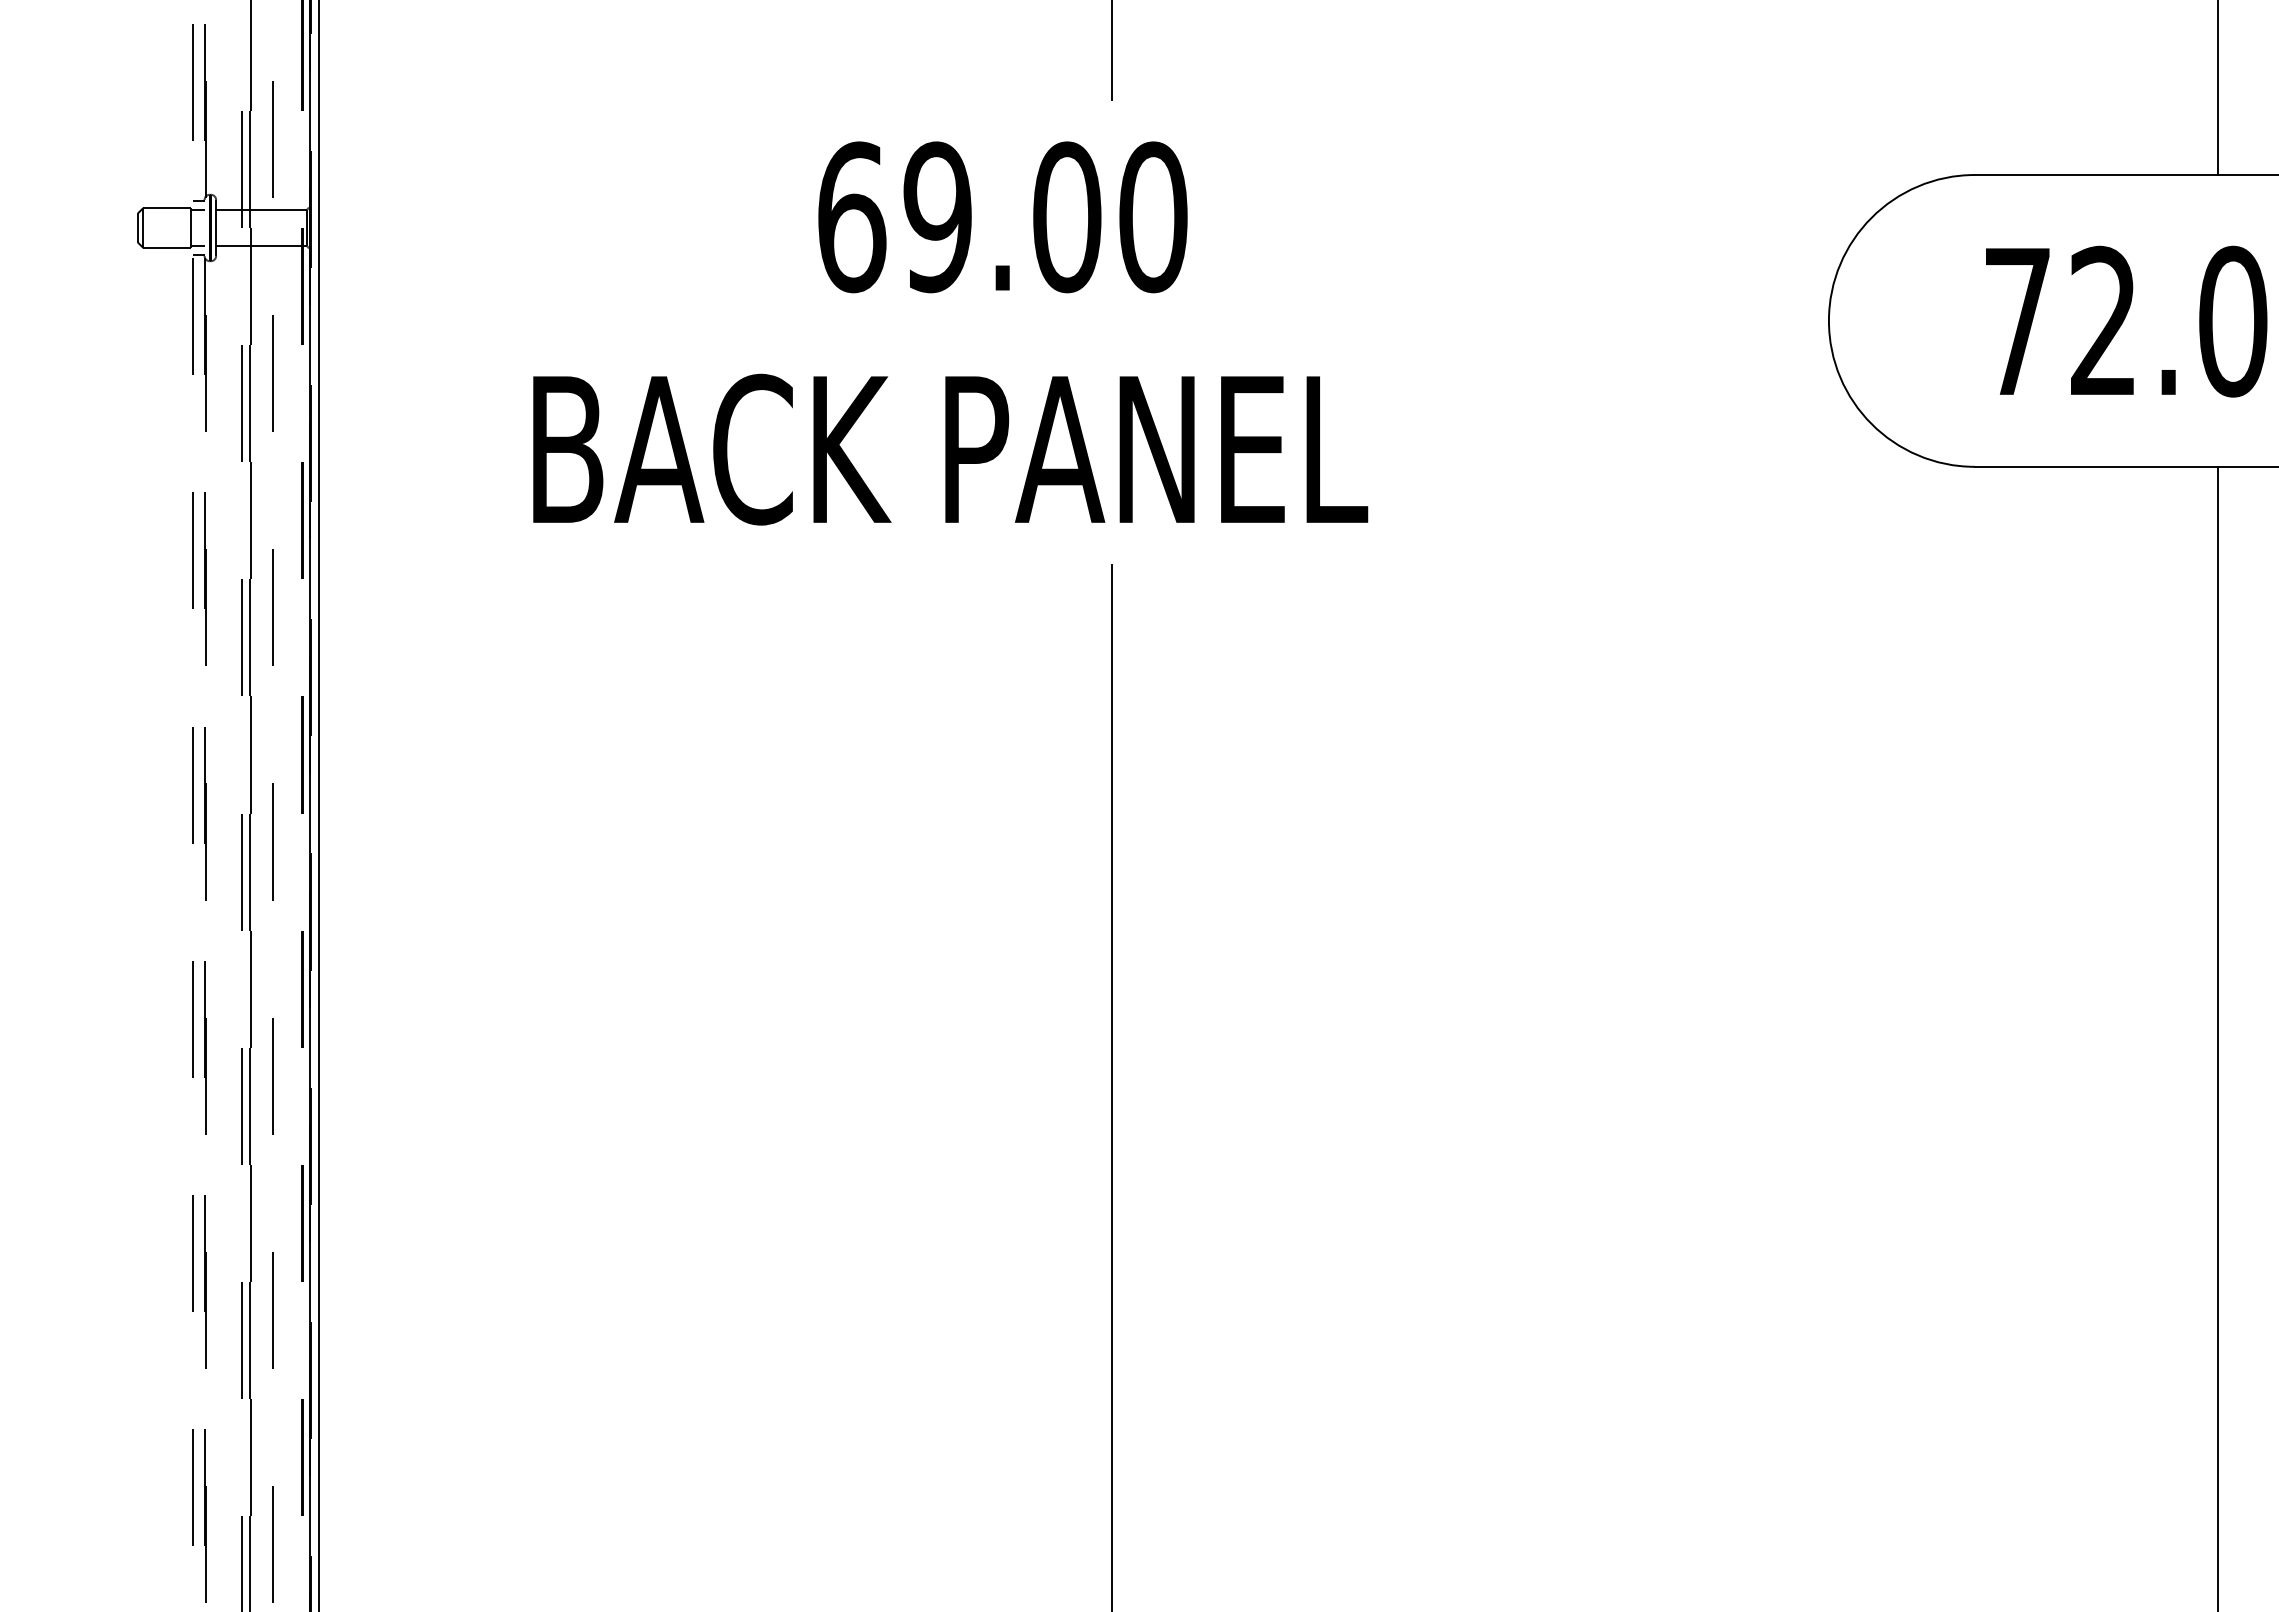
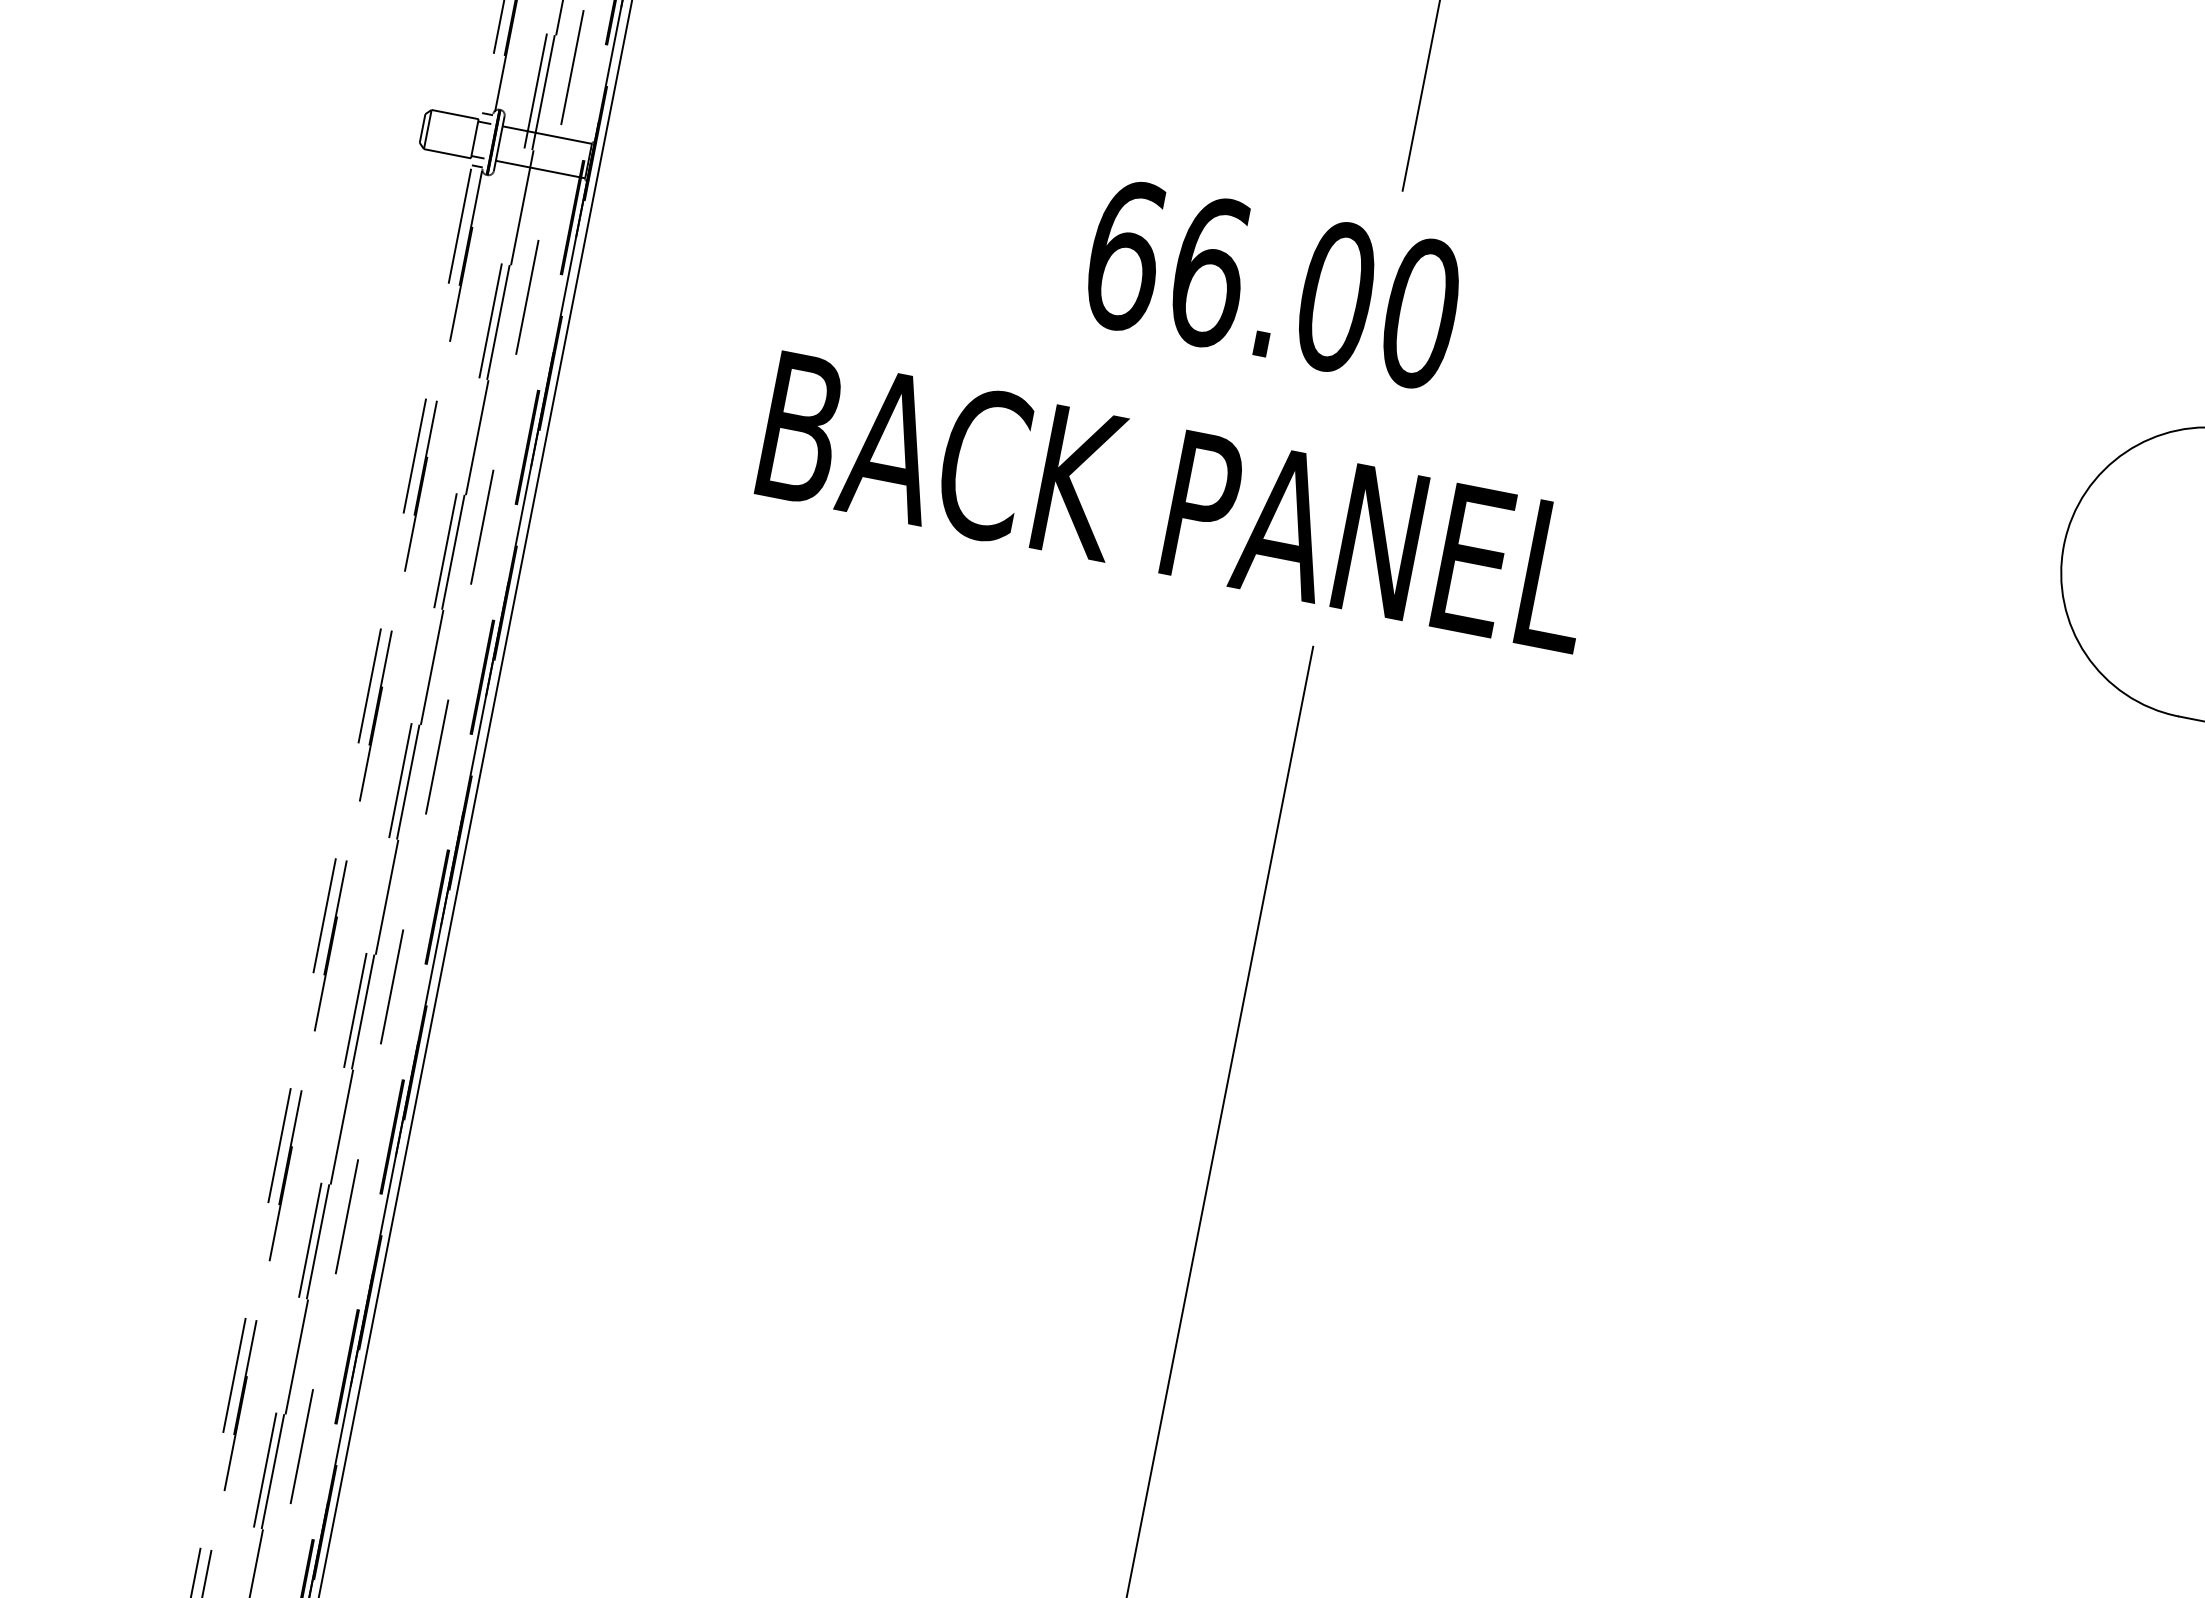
text: (937, 217) -> (1209, 272), 69.00 -> 66.00

